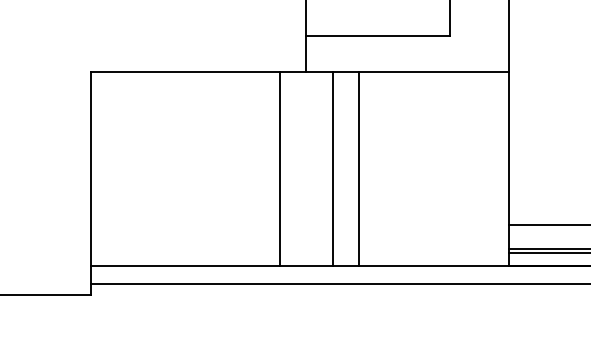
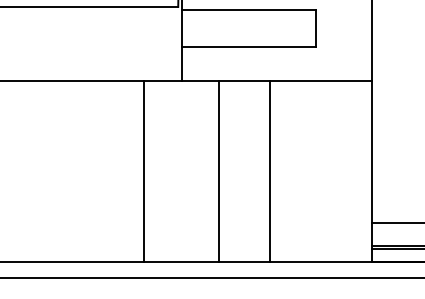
line: (280, 169) -> (144, 171), moved
line: (333, 169) -> (219, 171), moved
line: (359, 169) -> (270, 171), moved

